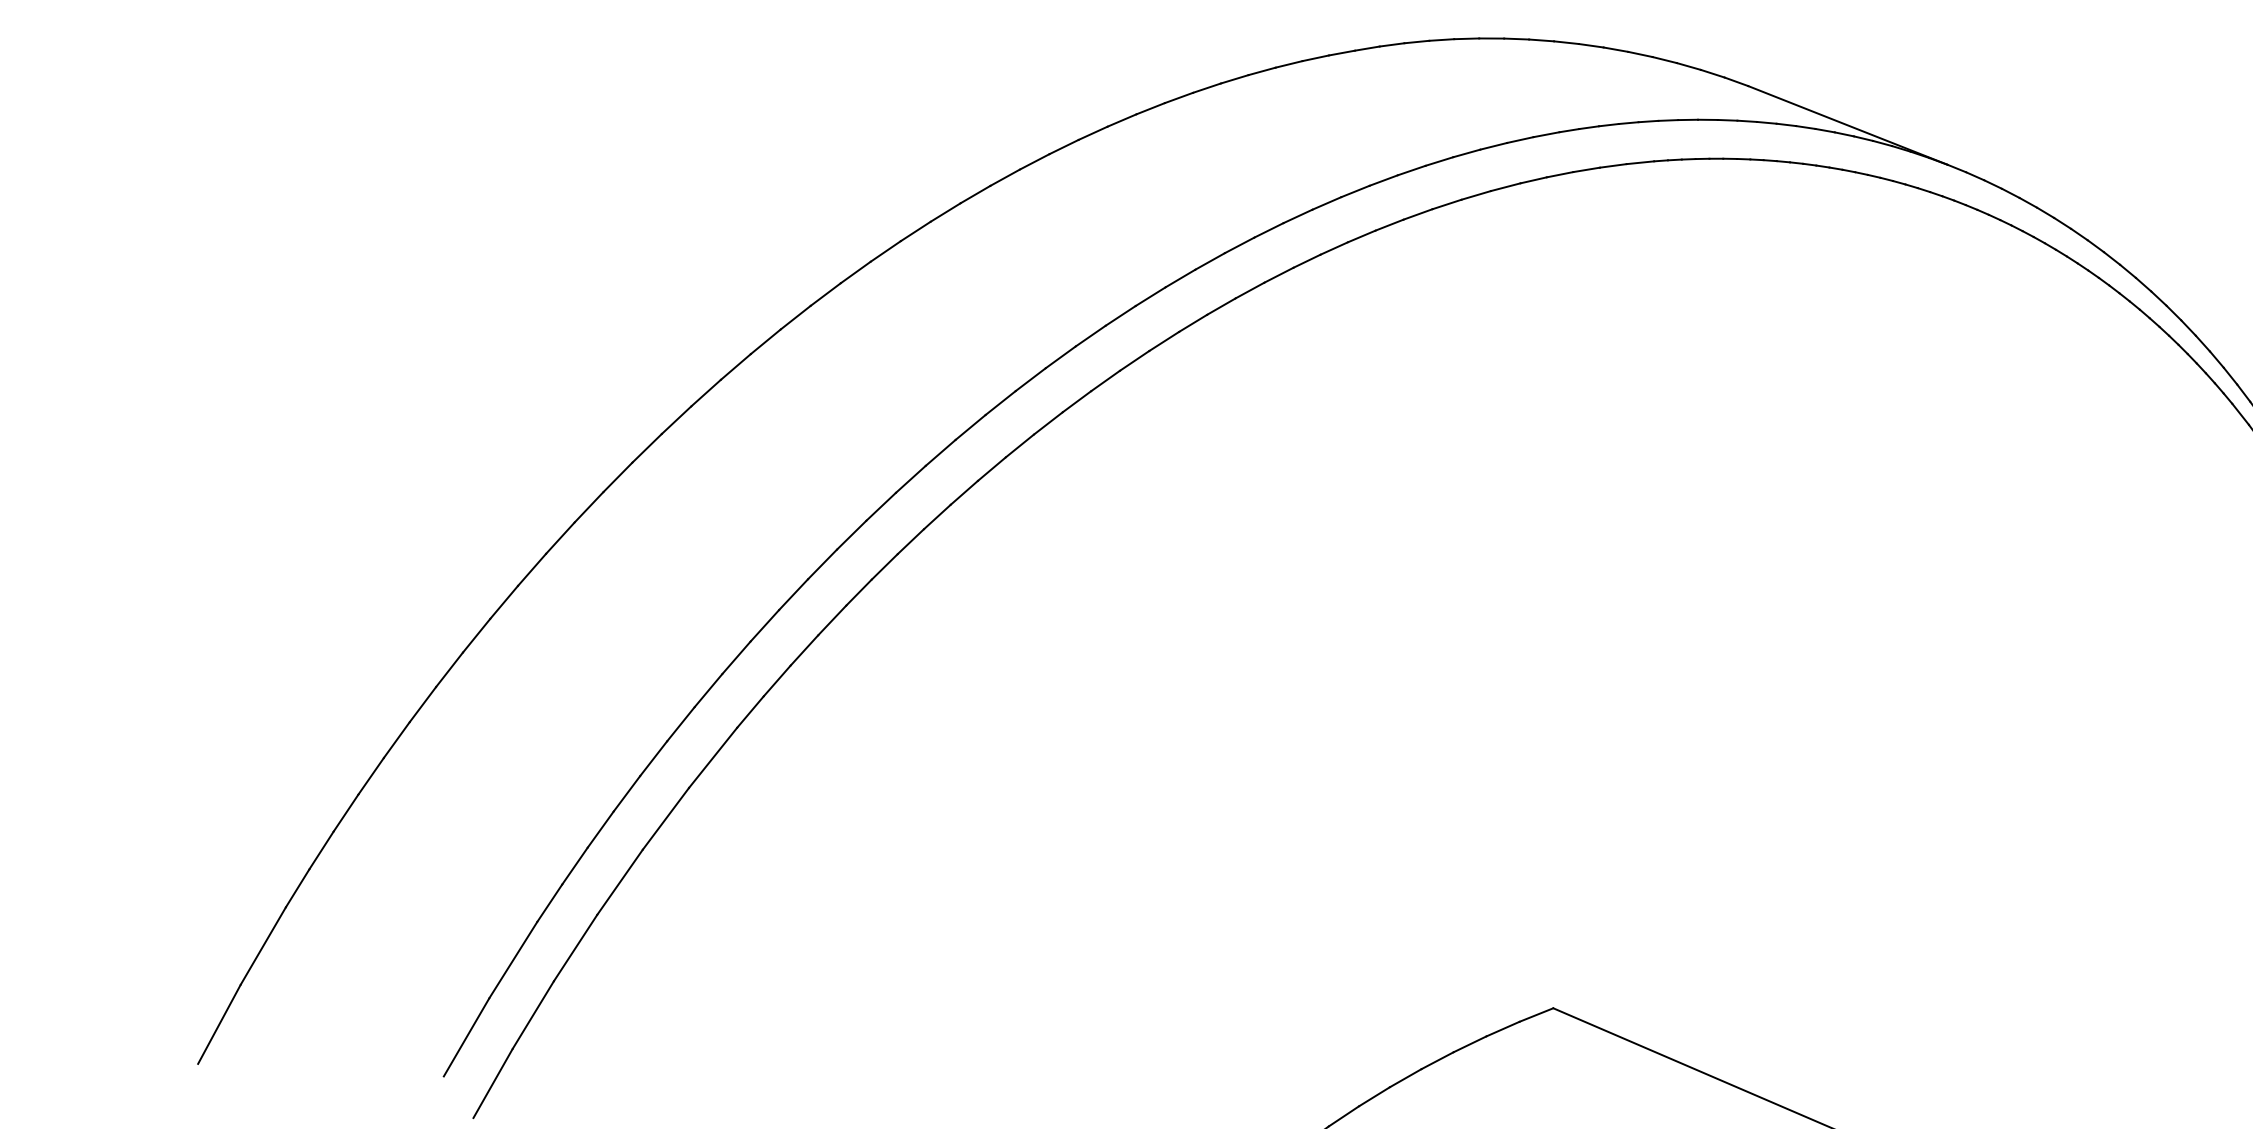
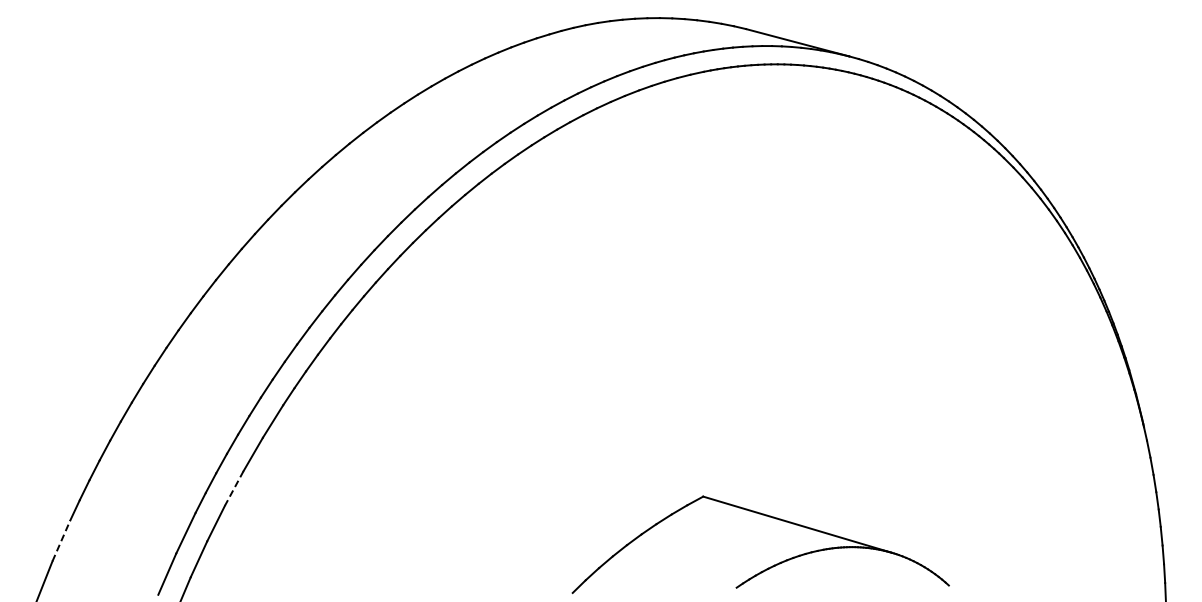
line: (620, 882) -> (234, 488), solid -> dashed
line: (263, 945) -> (61, 540), solid -> dashed

